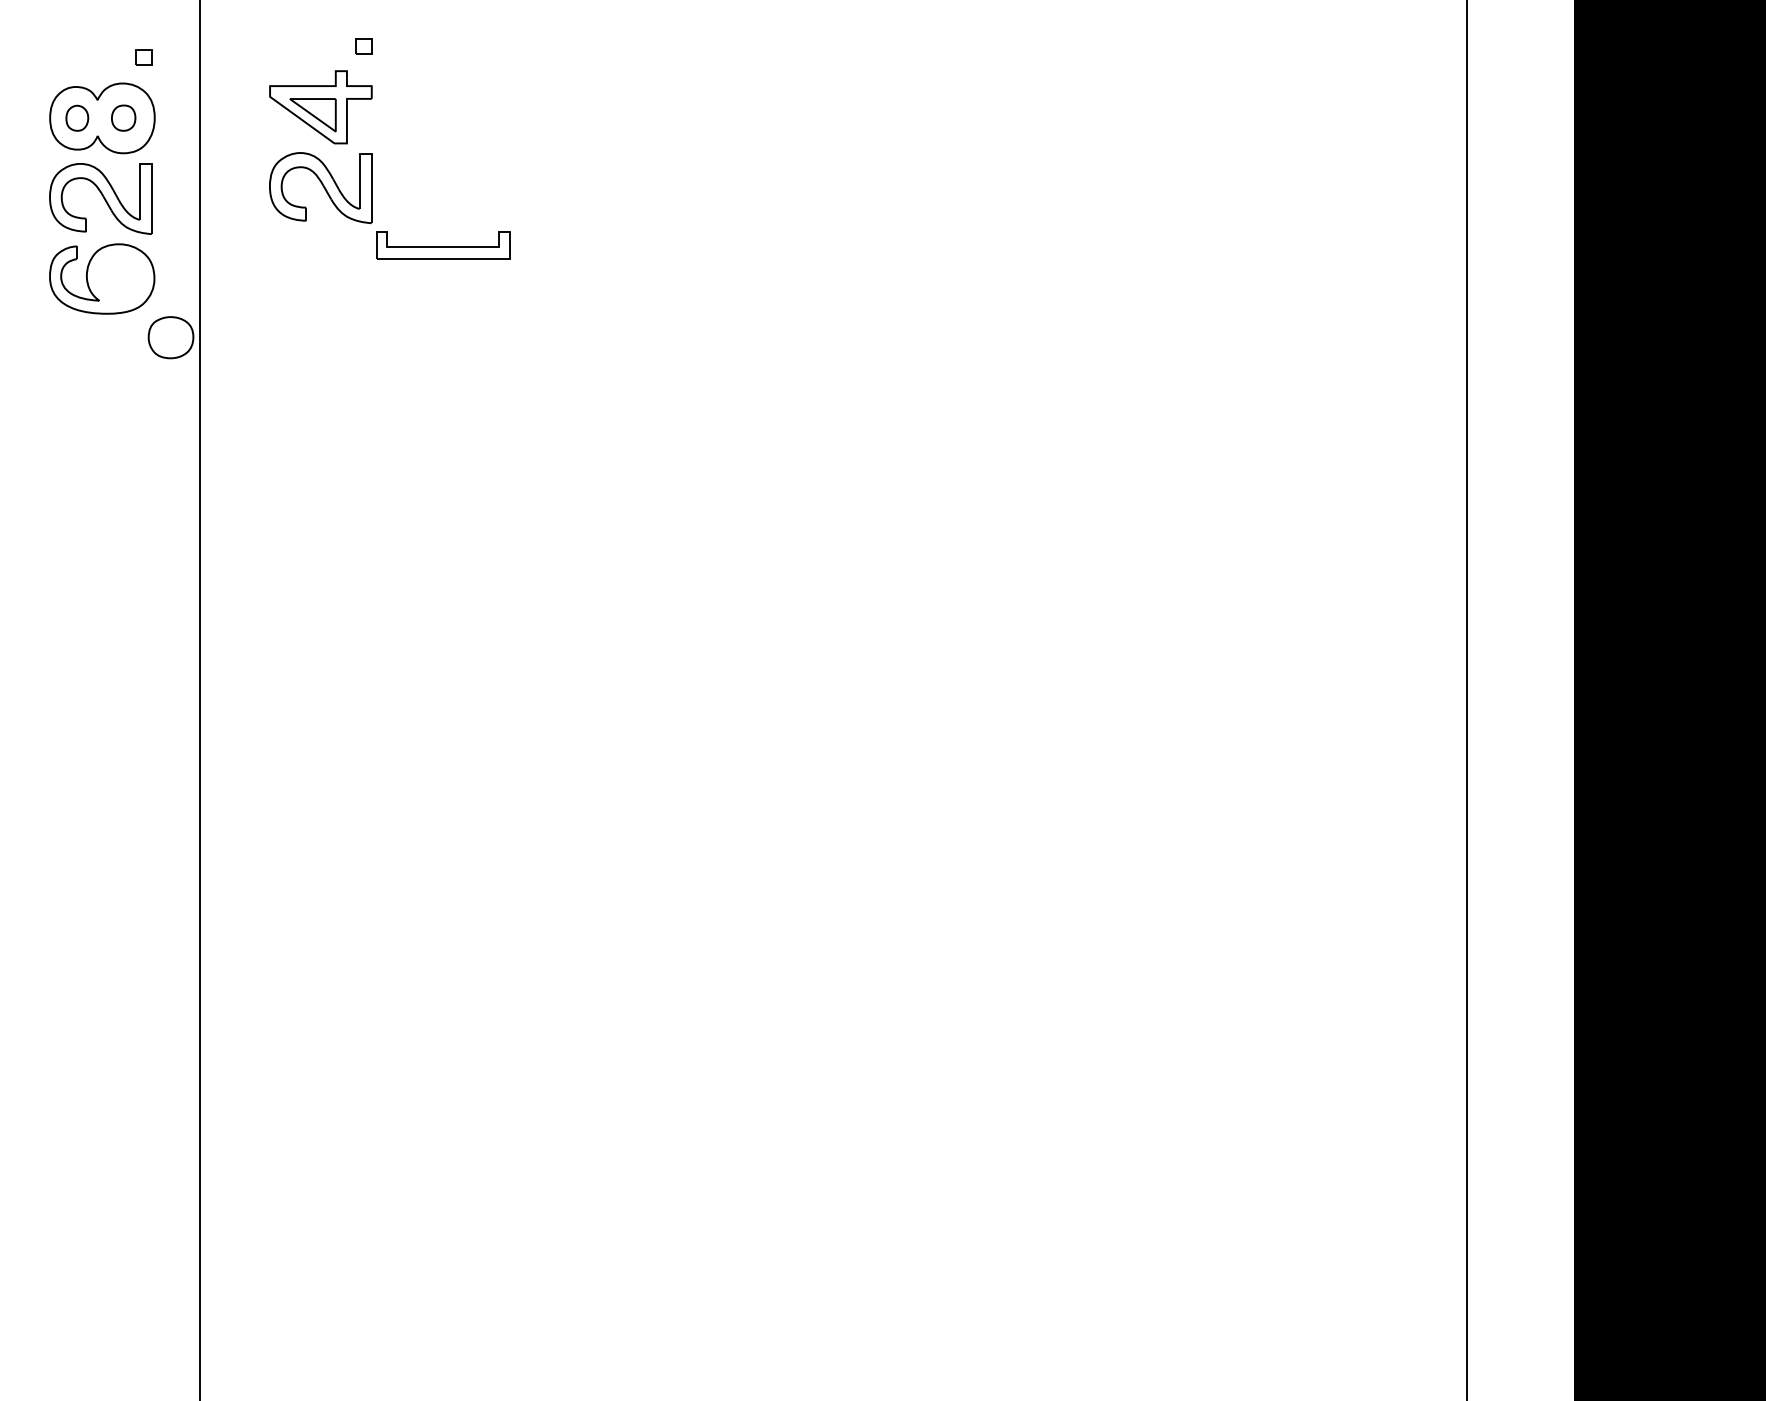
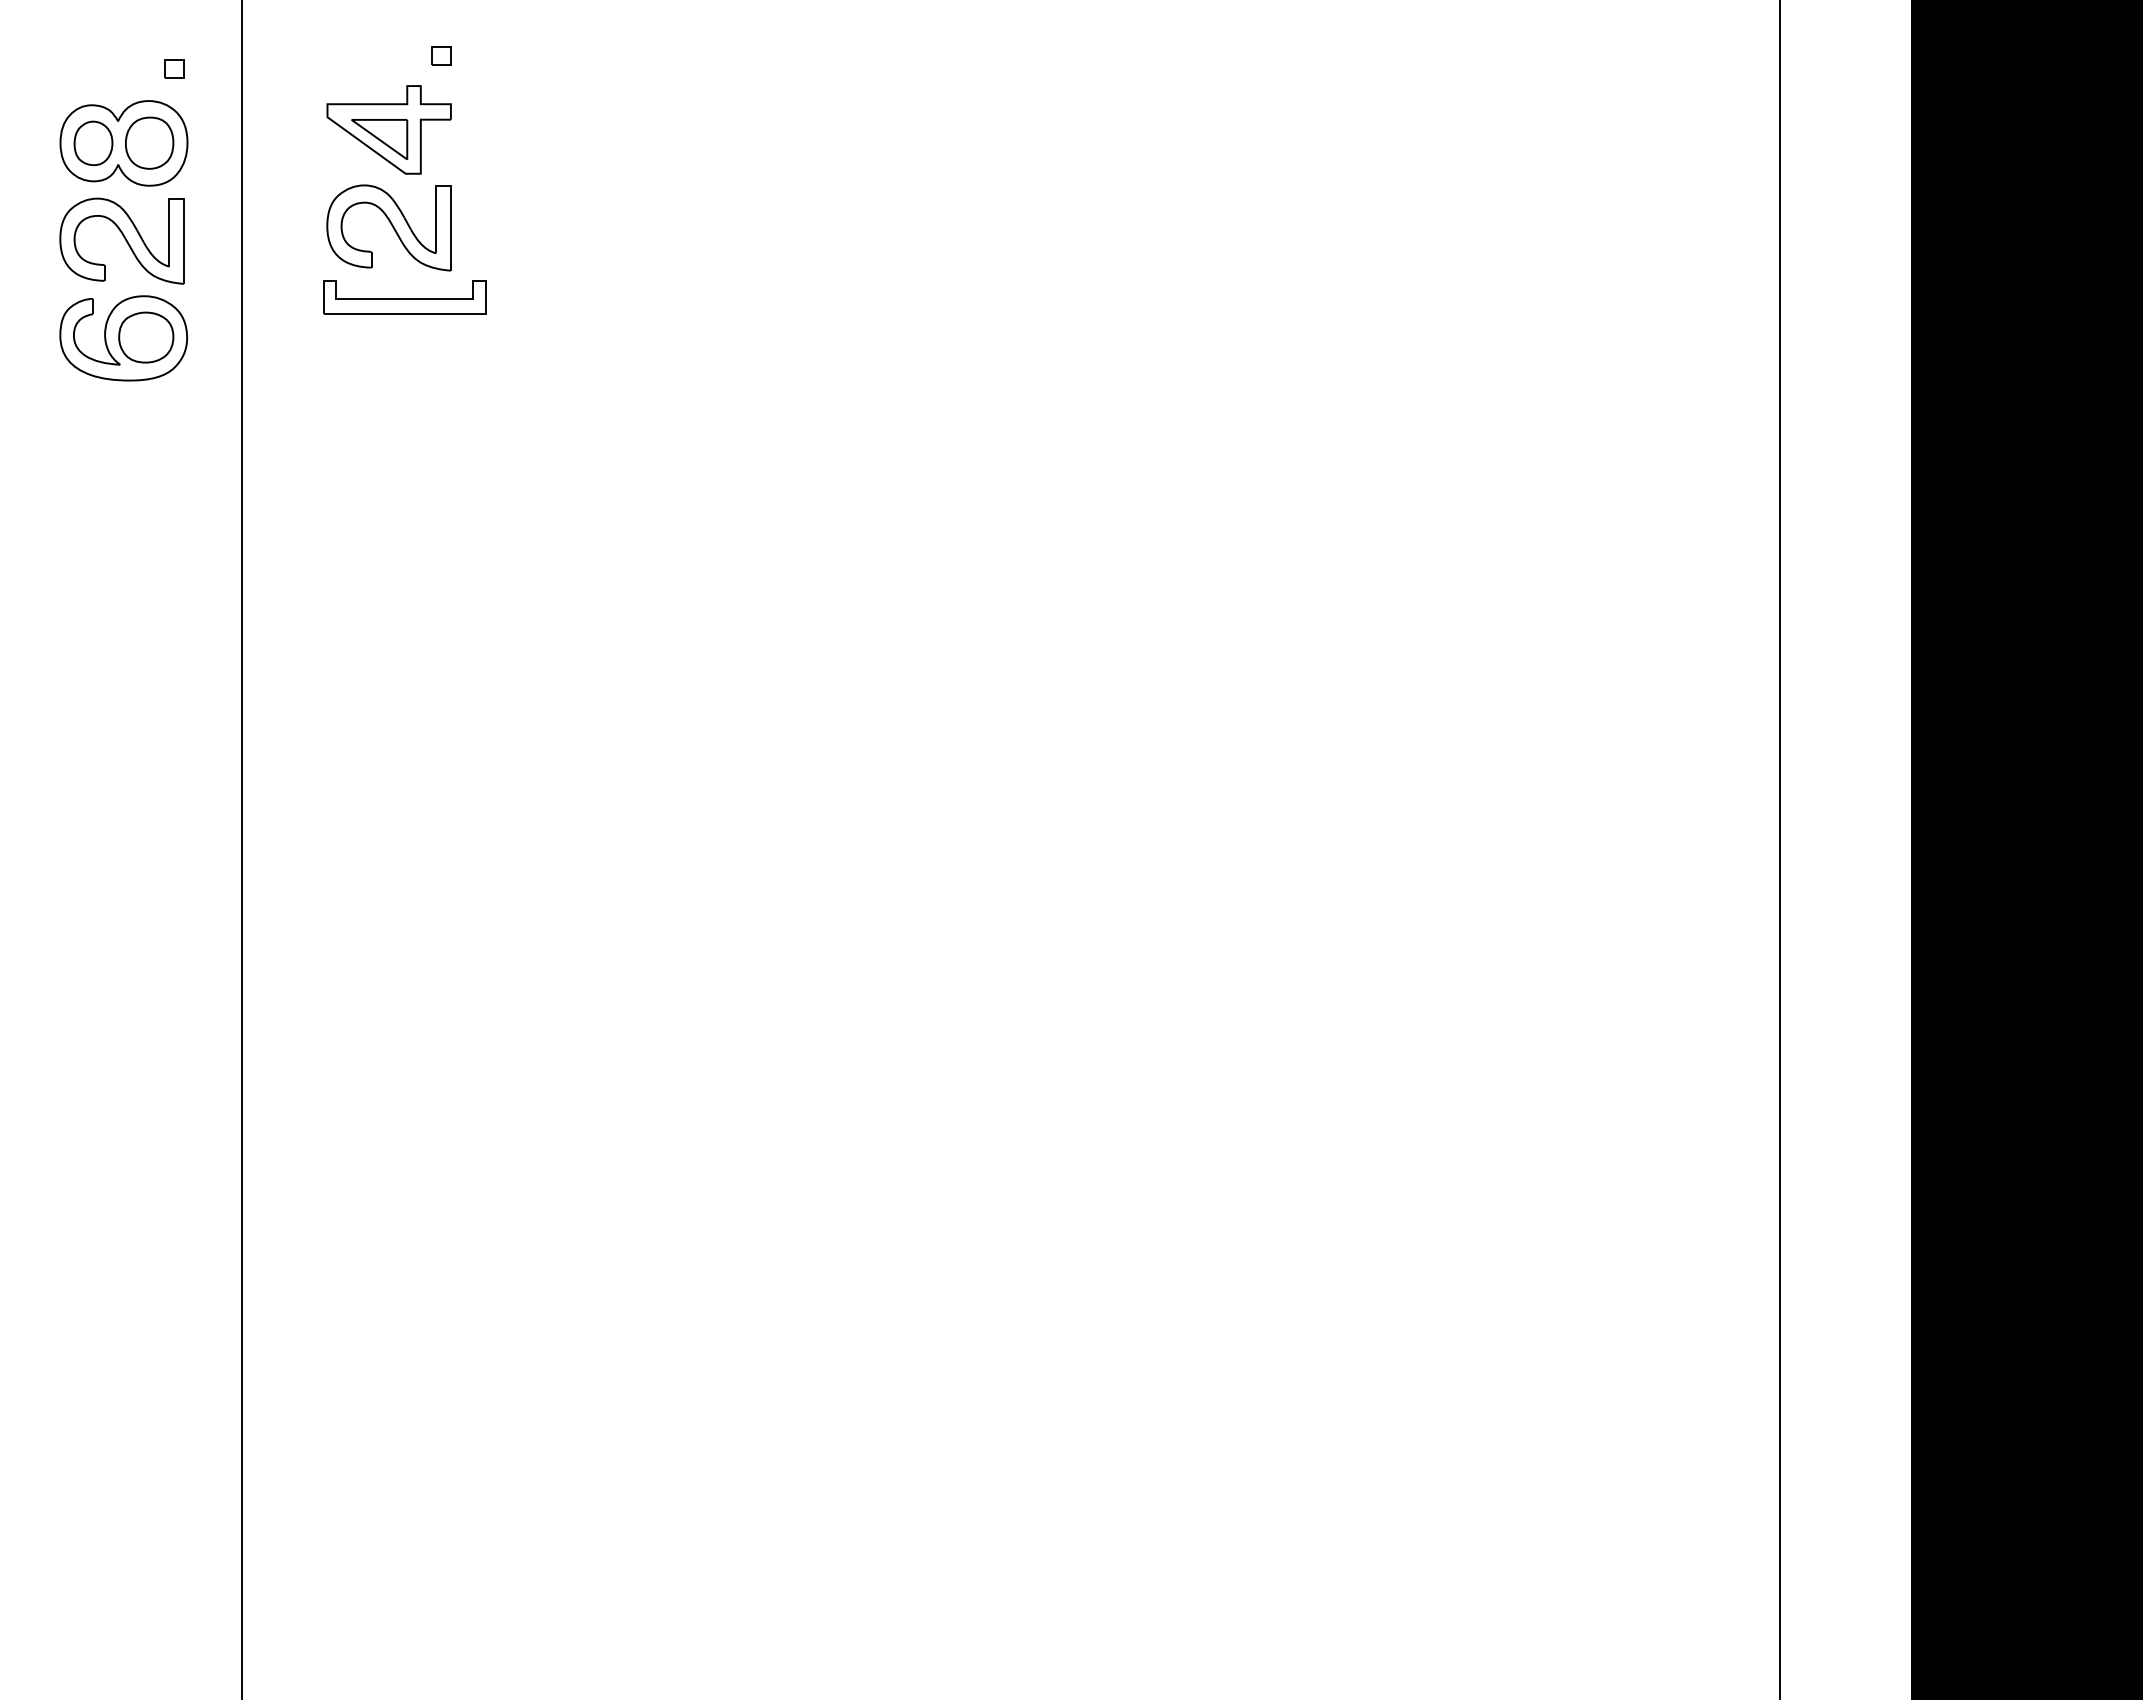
part: (77, 117) -> (93, 142), size x1.43
part: (123, 117) -> (149, 142), size x1.67
part: (443, 245) -> (404, 297), moved
part: (171, 337) -> (146, 337), moved

